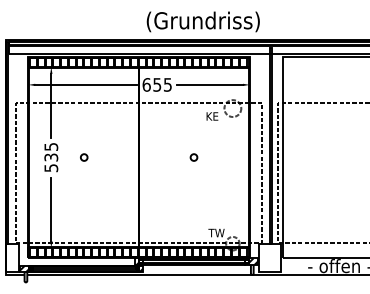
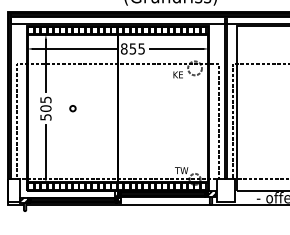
text: (146, 84) -> (124, 48), 655 -> 855
text: (51, 157) -> (46, 108), 535 -> 505
circle: (193, 157) -> (162, 108), removed

